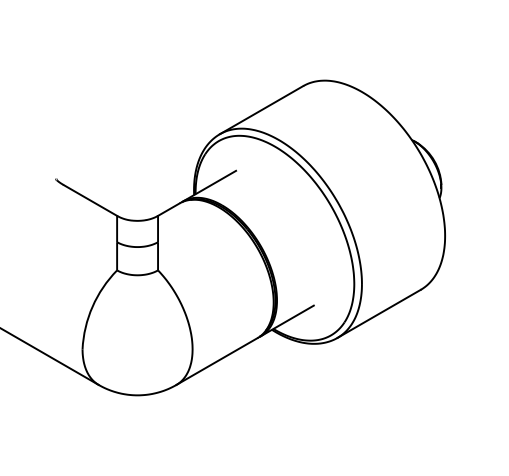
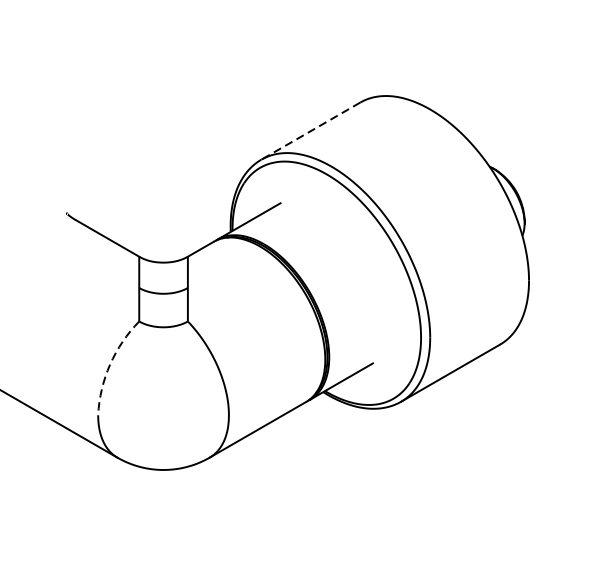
line: (261, 110) -> (310, 131), solid -> dashed
arc: (92, 306) -> (109, 364), solid -> dashed

